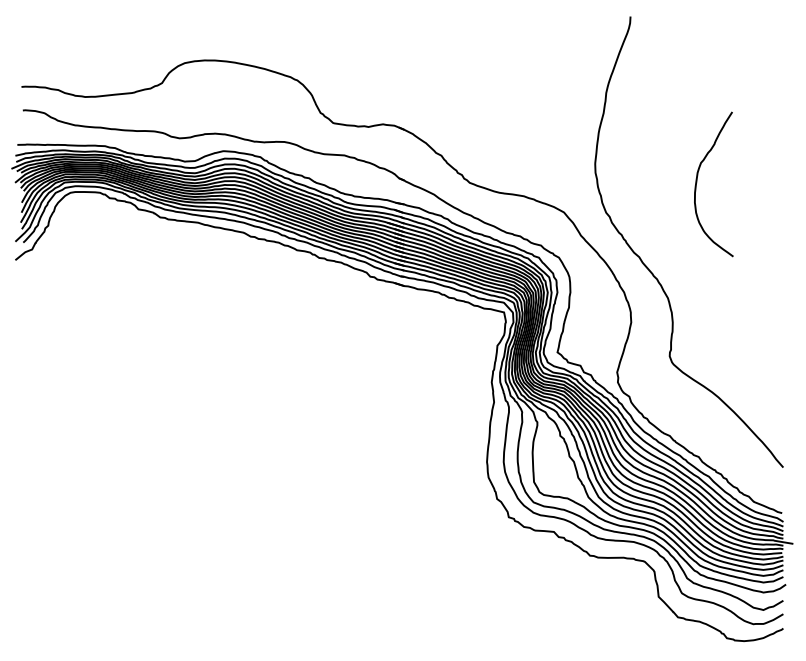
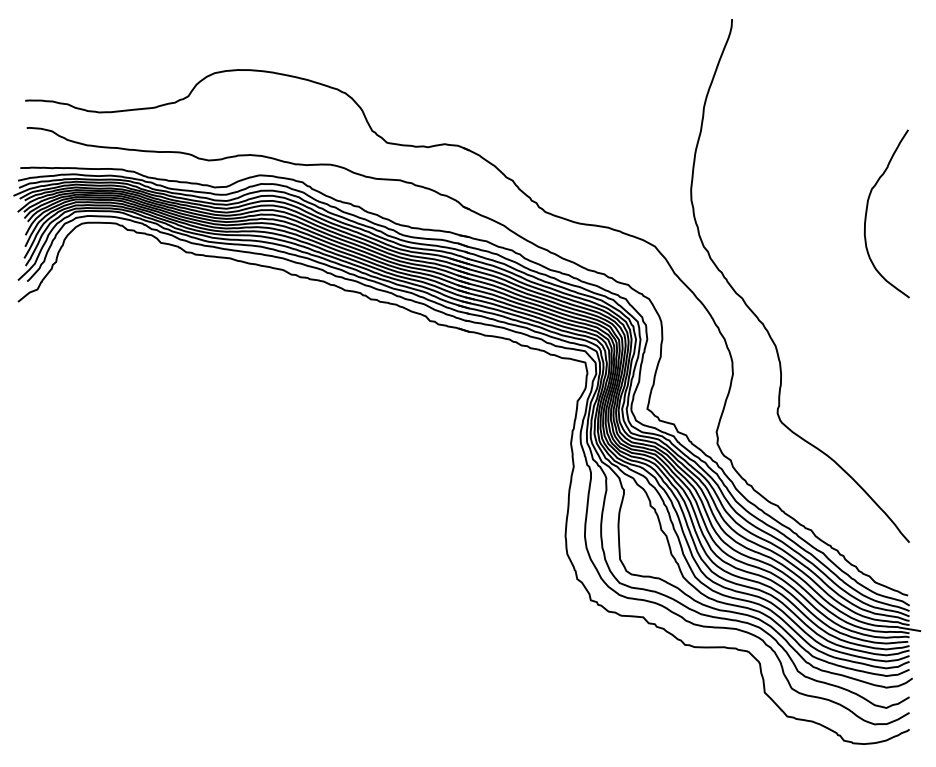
curve: (697, 184) -> (867, 213), moved

